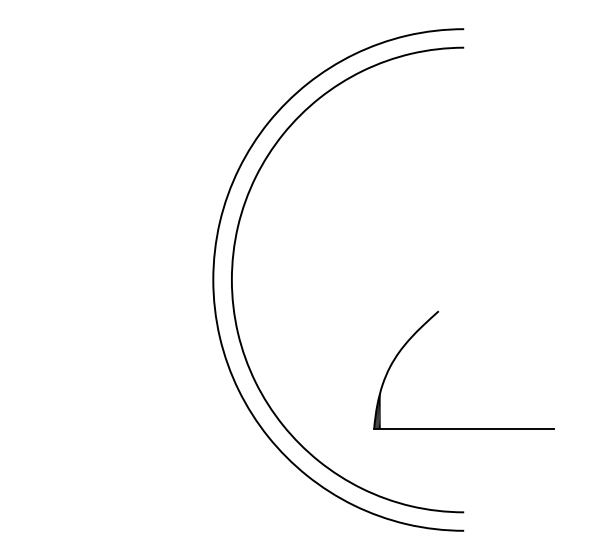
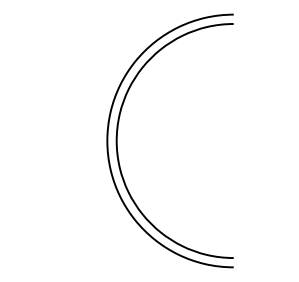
part: (463, 427) -> (233, 215), removed

